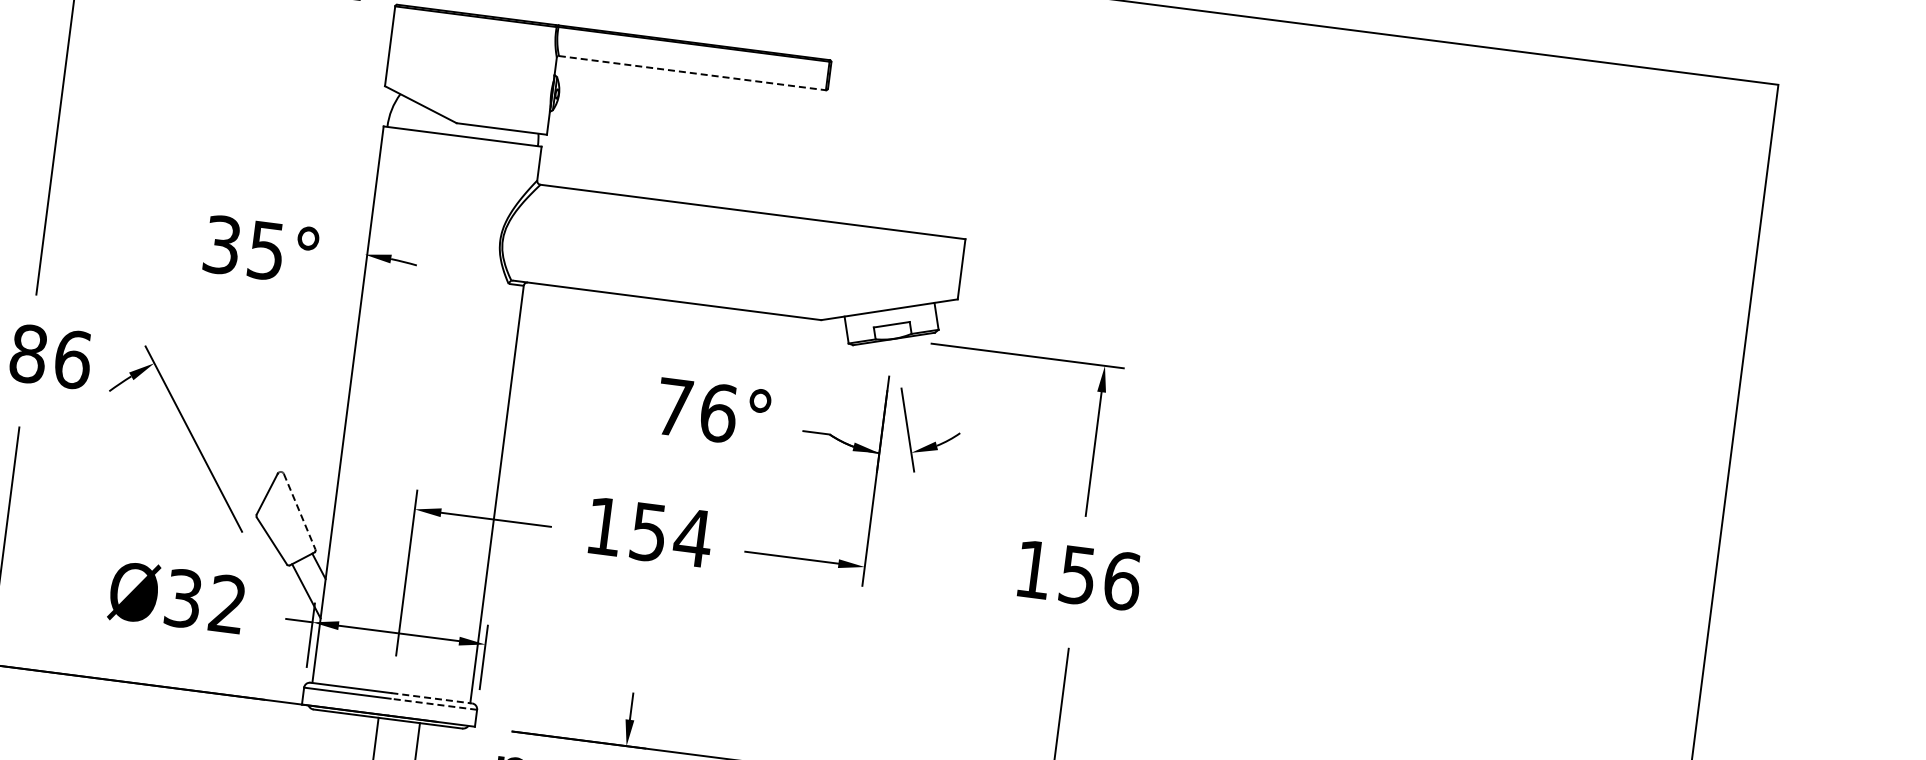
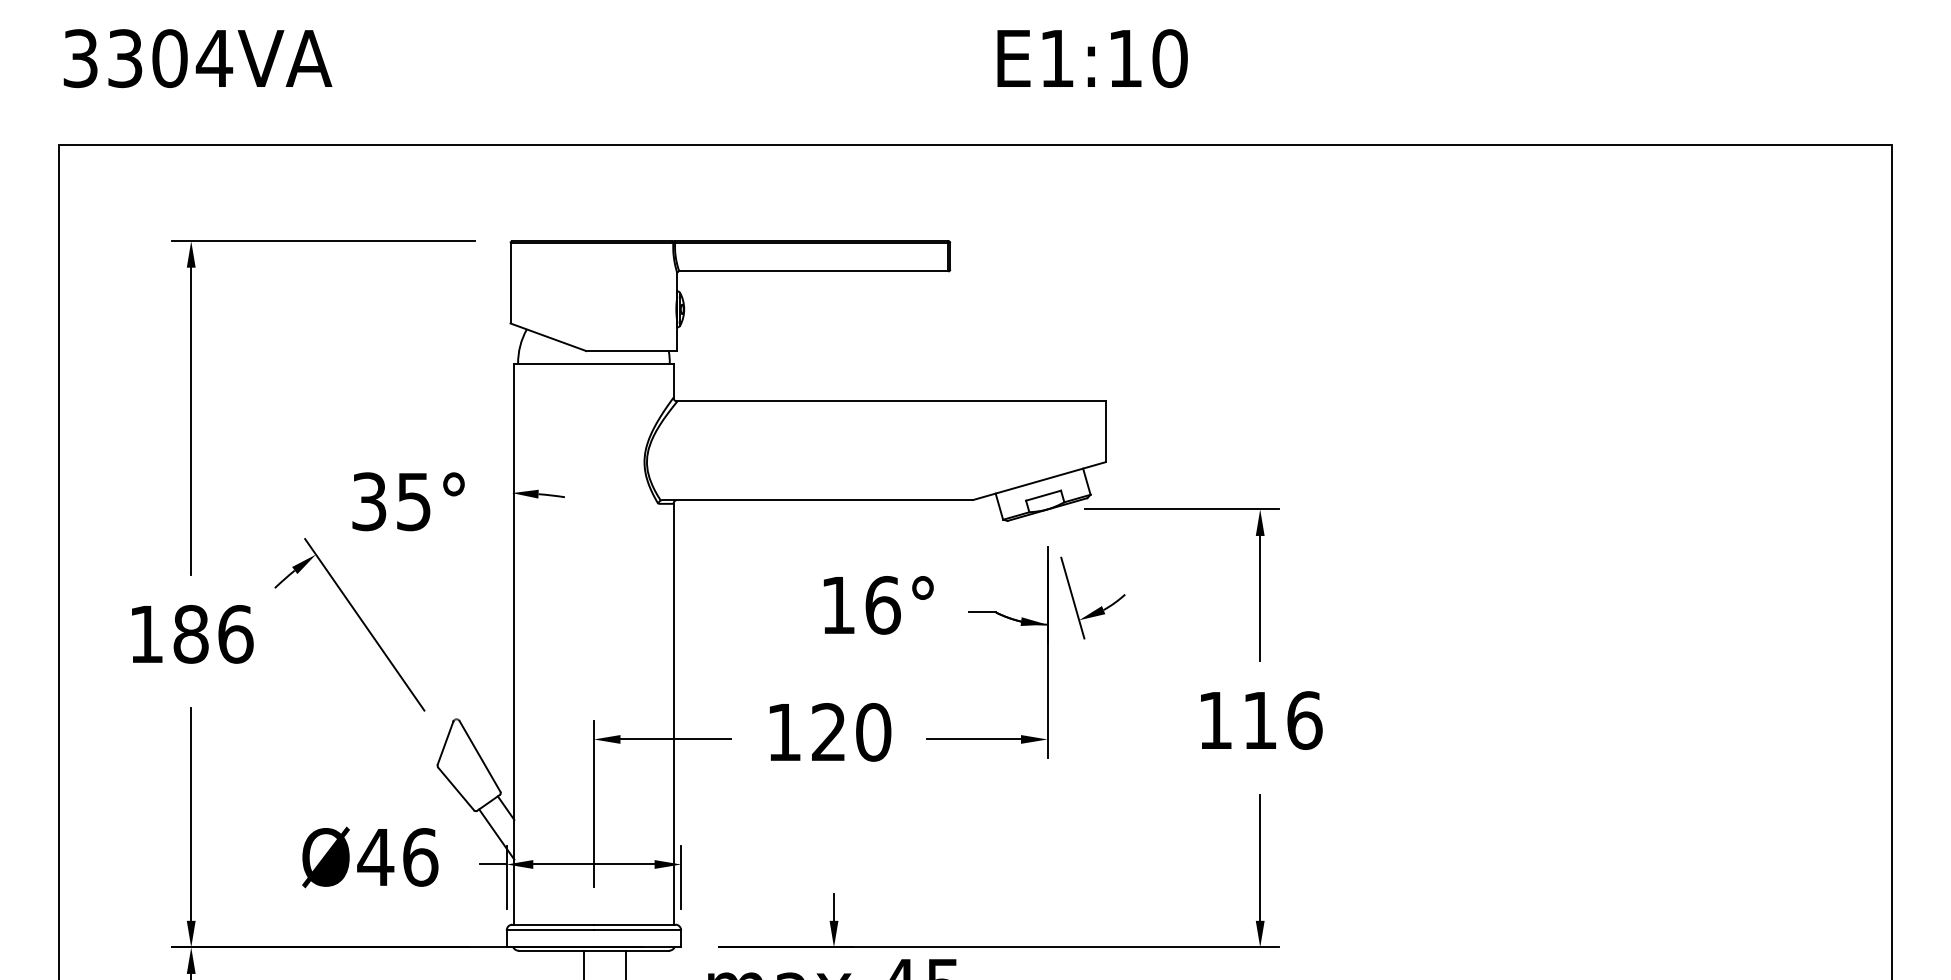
line: (692, 73) -> (813, 271), dashed -> solid
text: (674, 407) -> (838, 605), 76° -> 16°
part: (189, 433) -> (359, 619), moved
line: (300, 511) -> (480, 756), dashed -> solid
text: (672, 535) -> (852, 732), 154 -> 120
text: (1077, 575) -> (1259, 720), 156 -> 116
text: (205, 601) -> (397, 857), Ø32 -> Ø46
line: (431, 698) -> (634, 924), dashed -> solid
line: (433, 704) -> (637, 930), dashed -> solid

